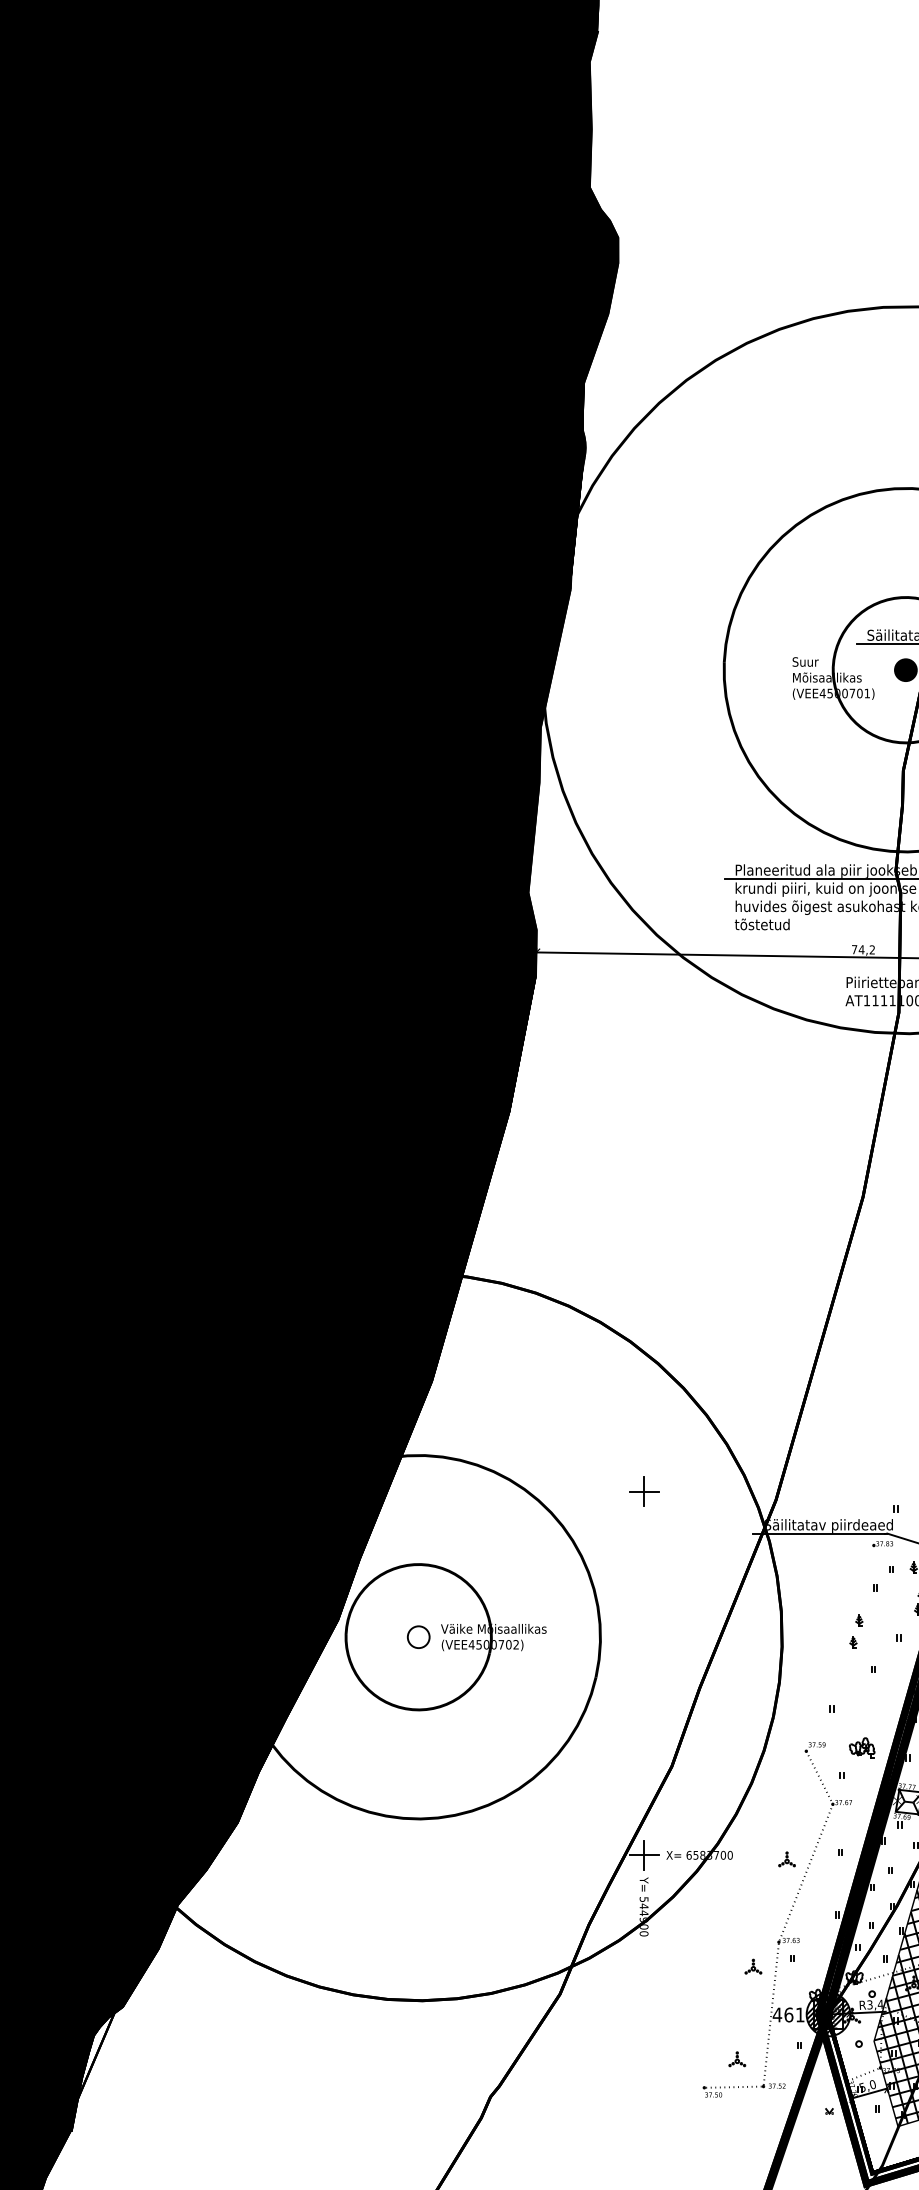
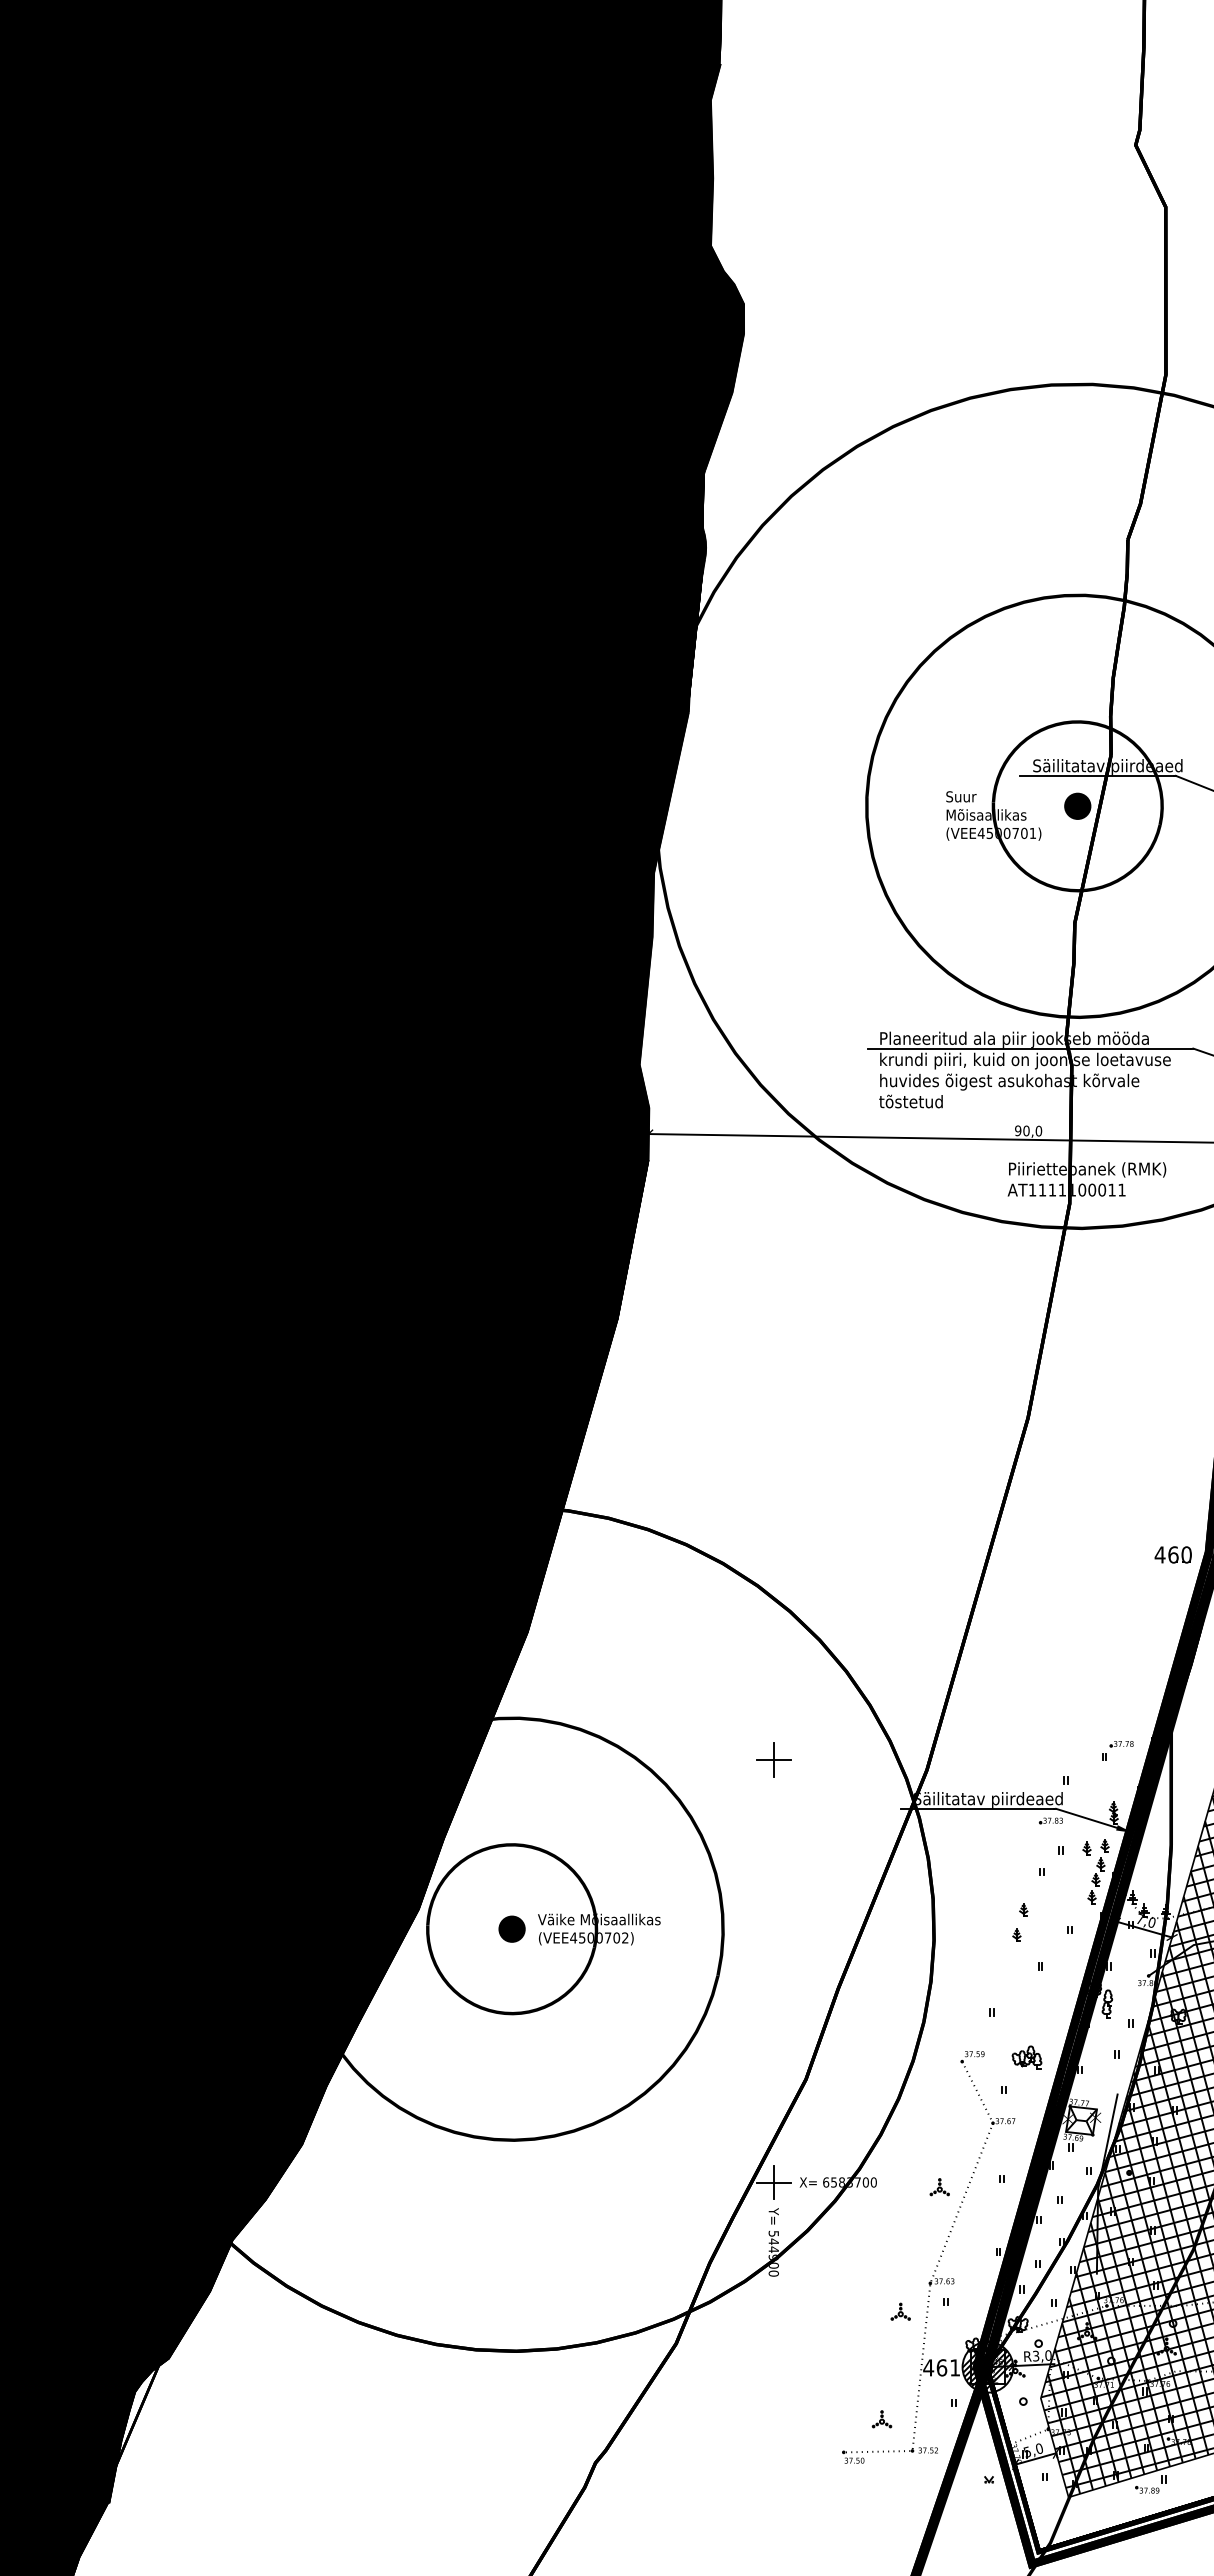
text: (863, 949) -> (1028, 1130), 74,2 -> 90,0
fill: (418, 1636) -> (511, 1928), added
text: (880, 2004) -> (1048, 2355), R3,4 -> R3,0

